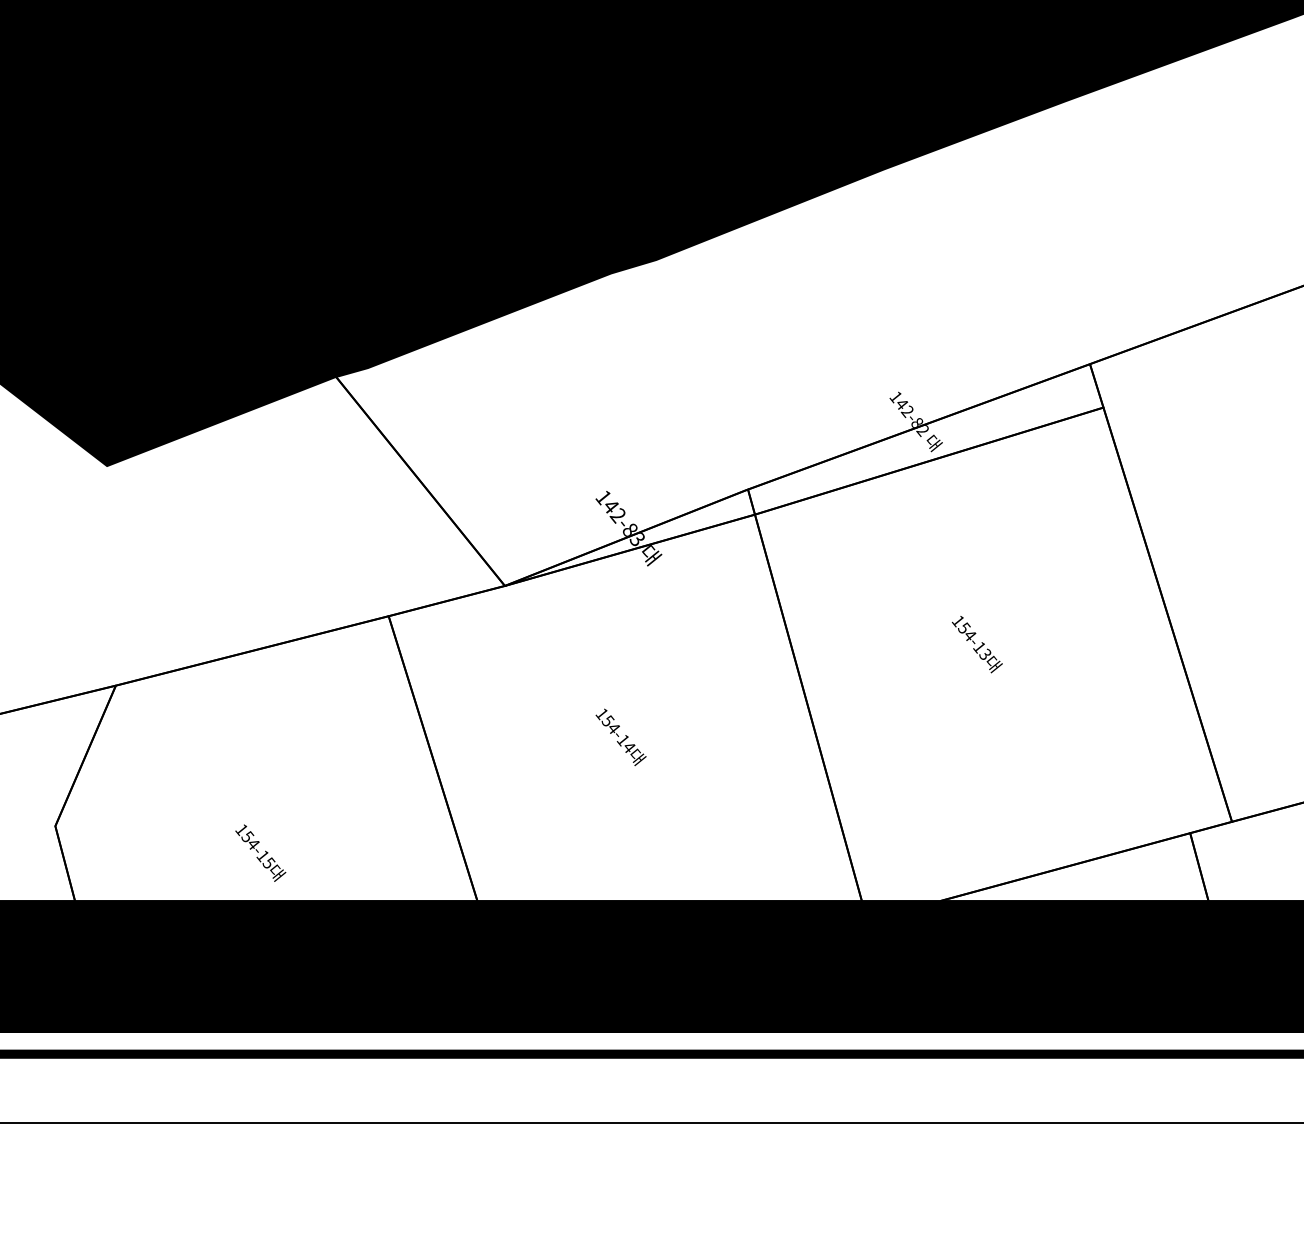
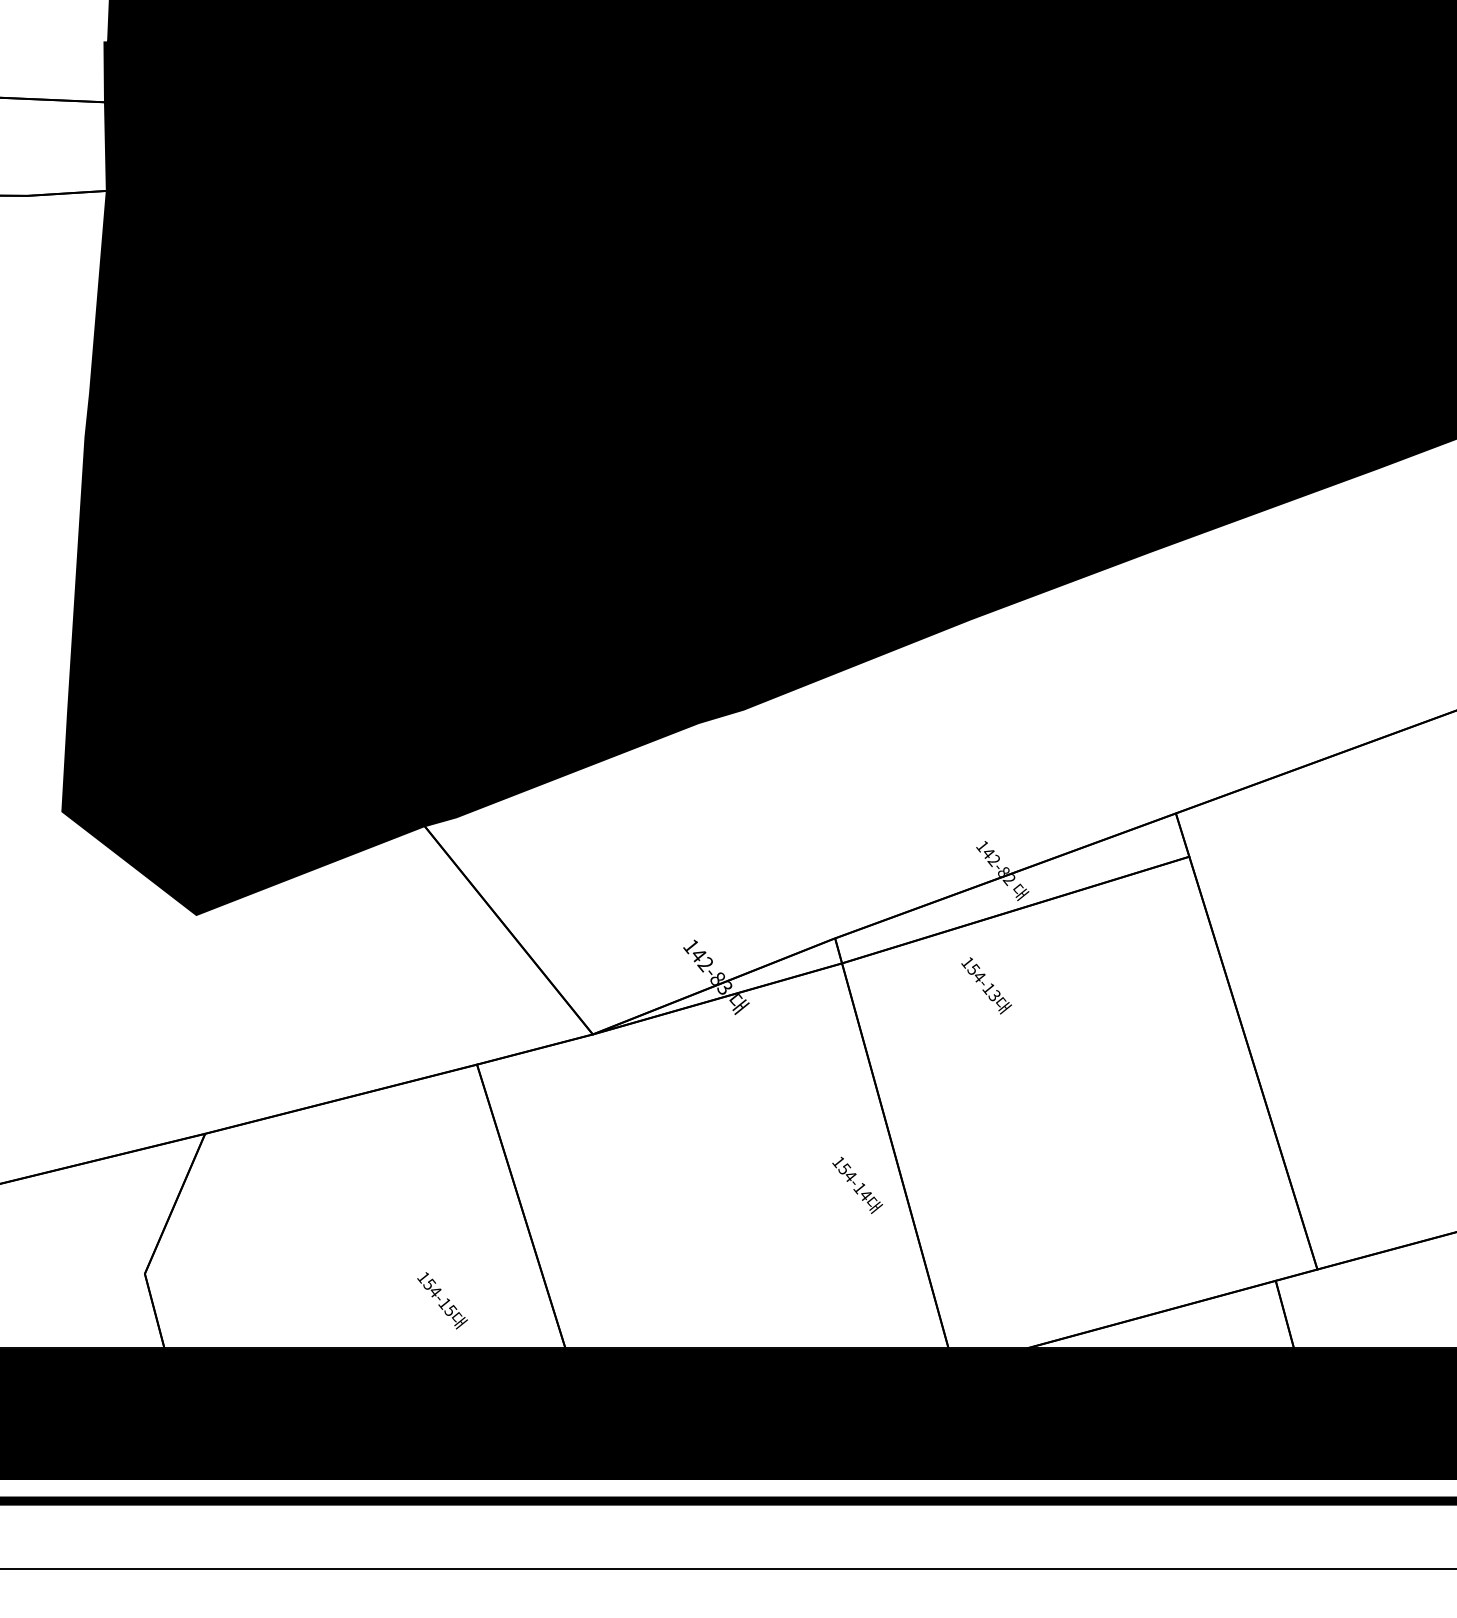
text: (977, 644) -> (986, 985), moved
text: (620, 736) -> (857, 1184), moved
text: (260, 852) -> (442, 1300), moved

